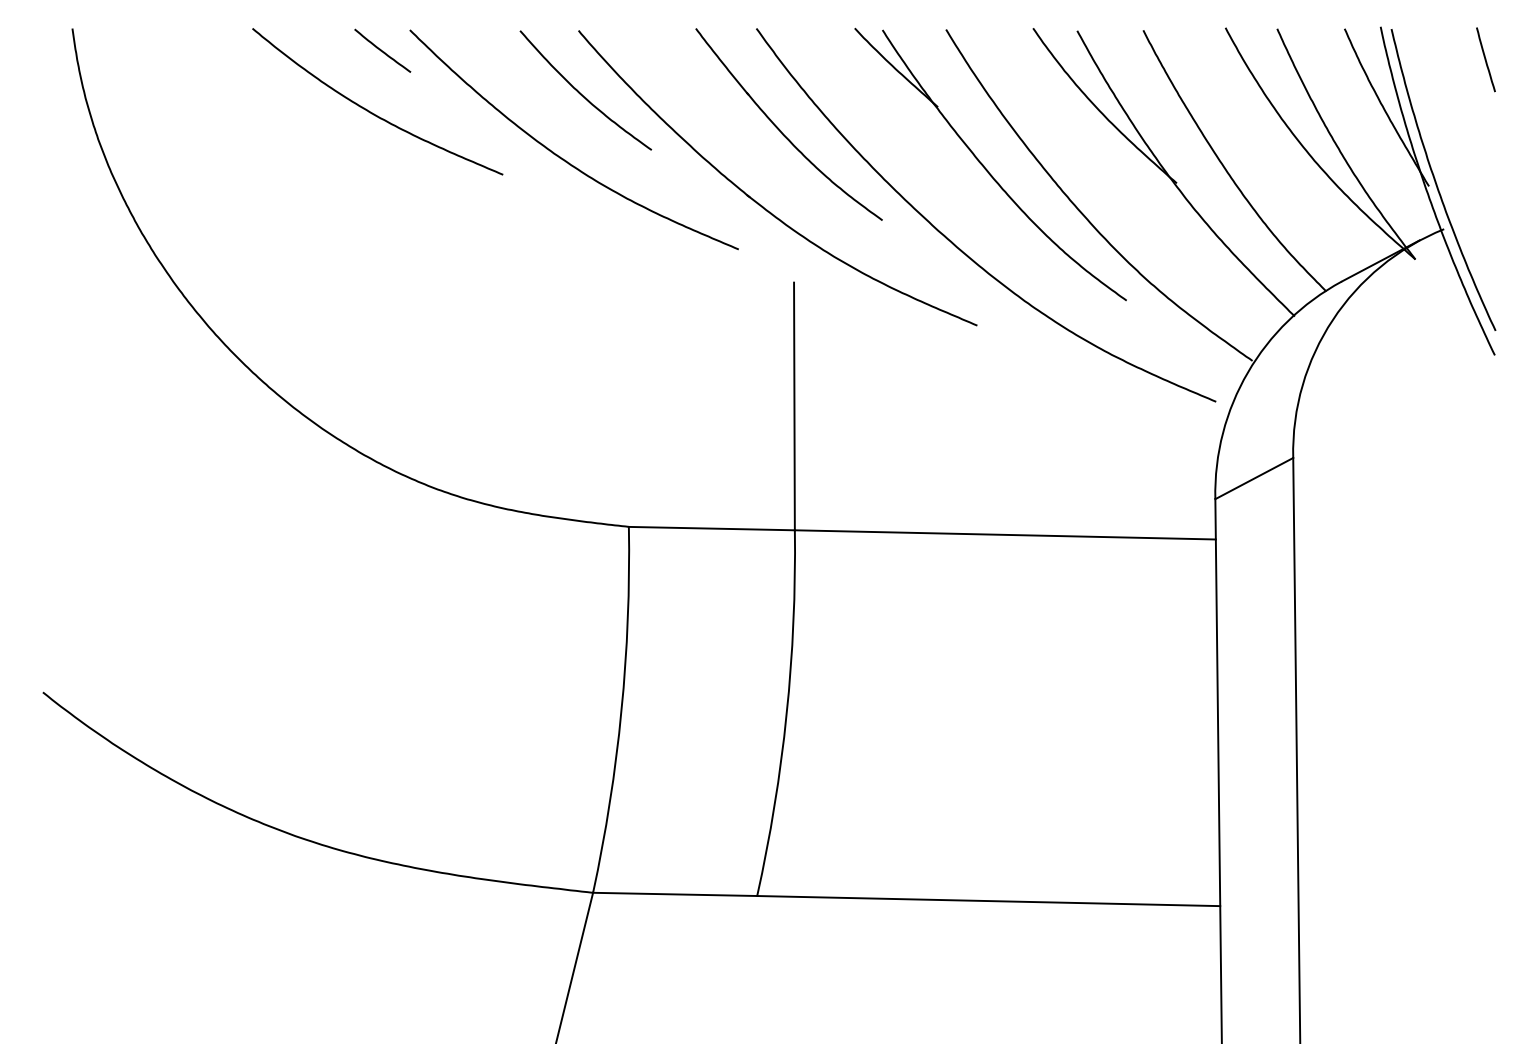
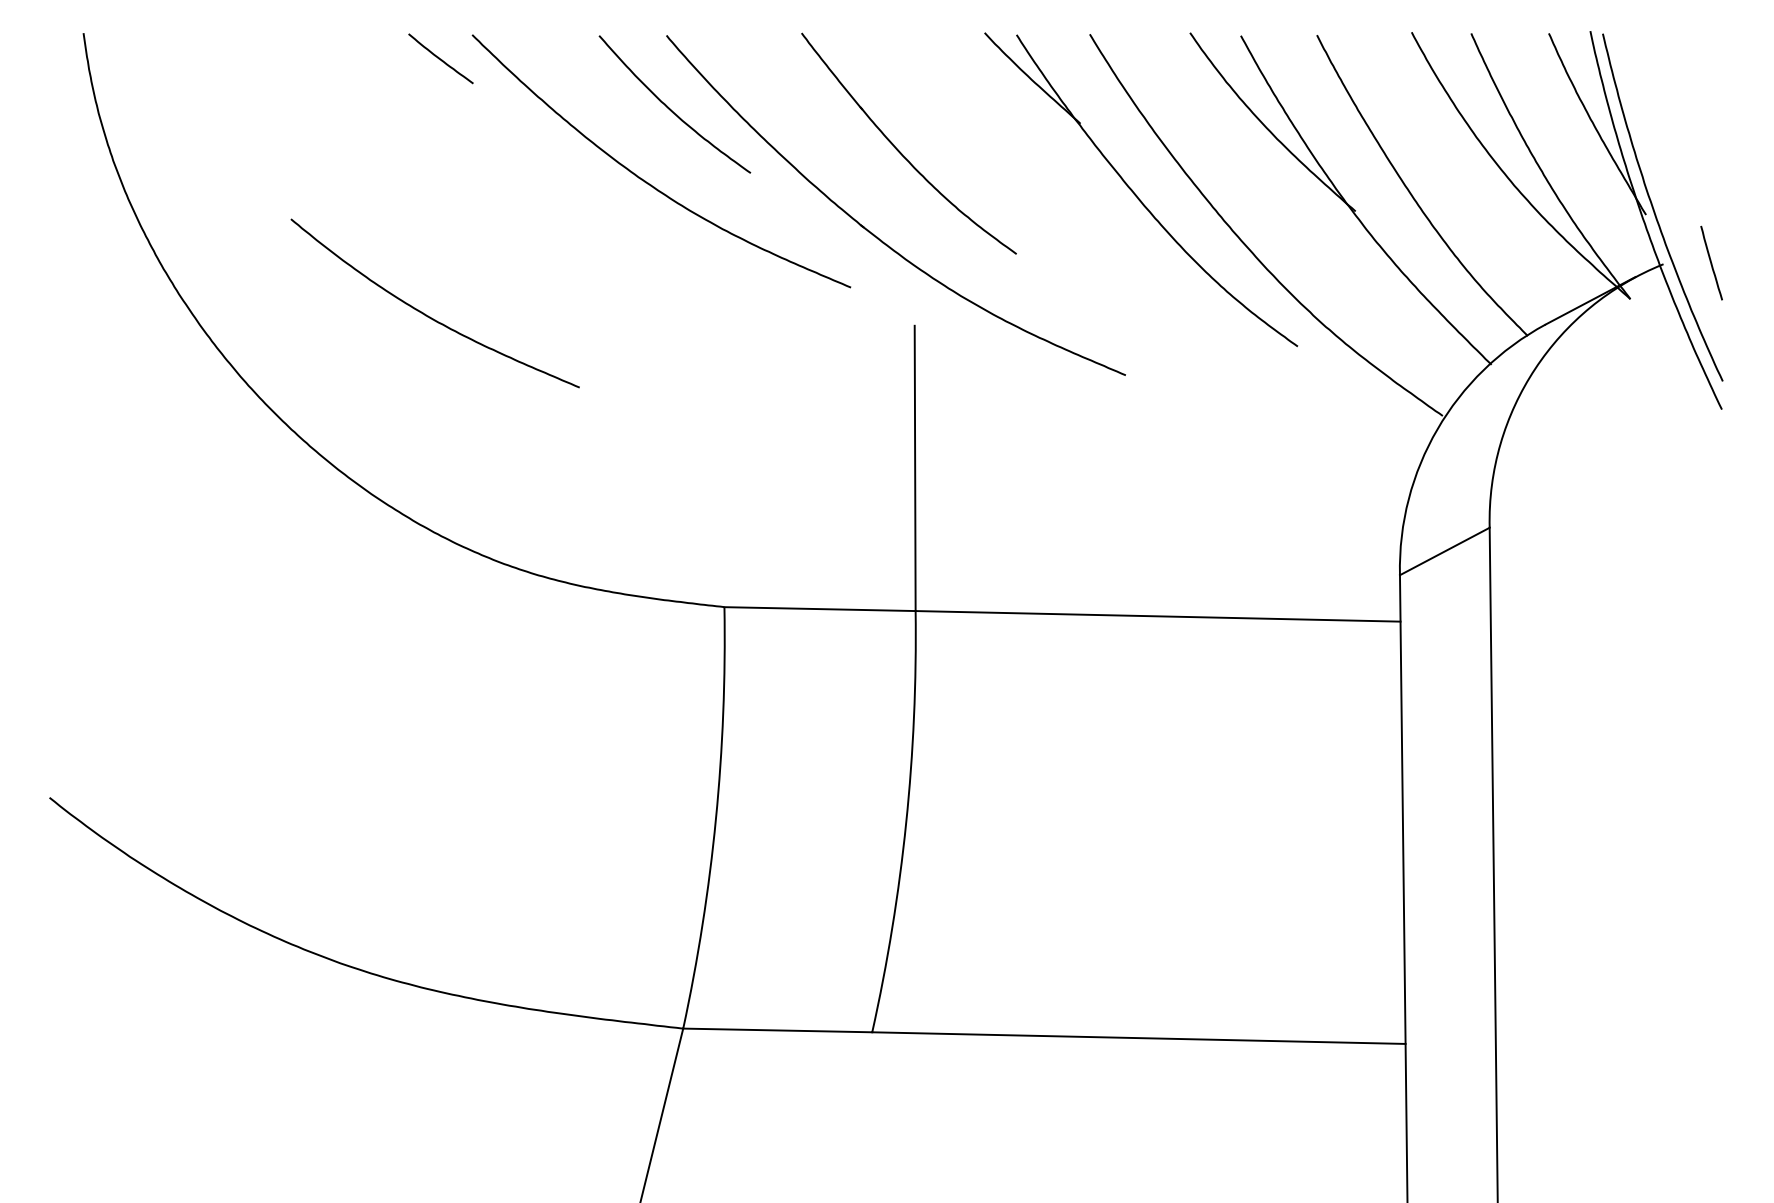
line: (1485, 59) -> (1711, 262), moved
curve: (371, 112) -> (428, 315), moved
curve: (956, 245) -> (1101, 282), removed

